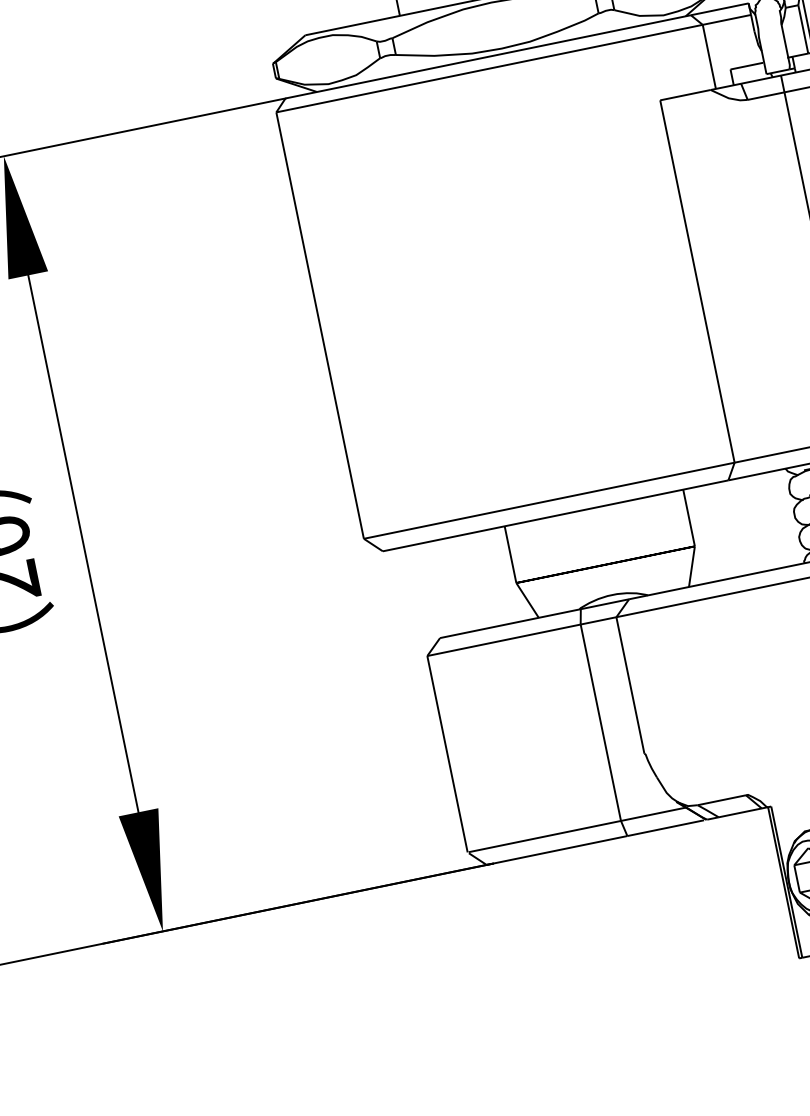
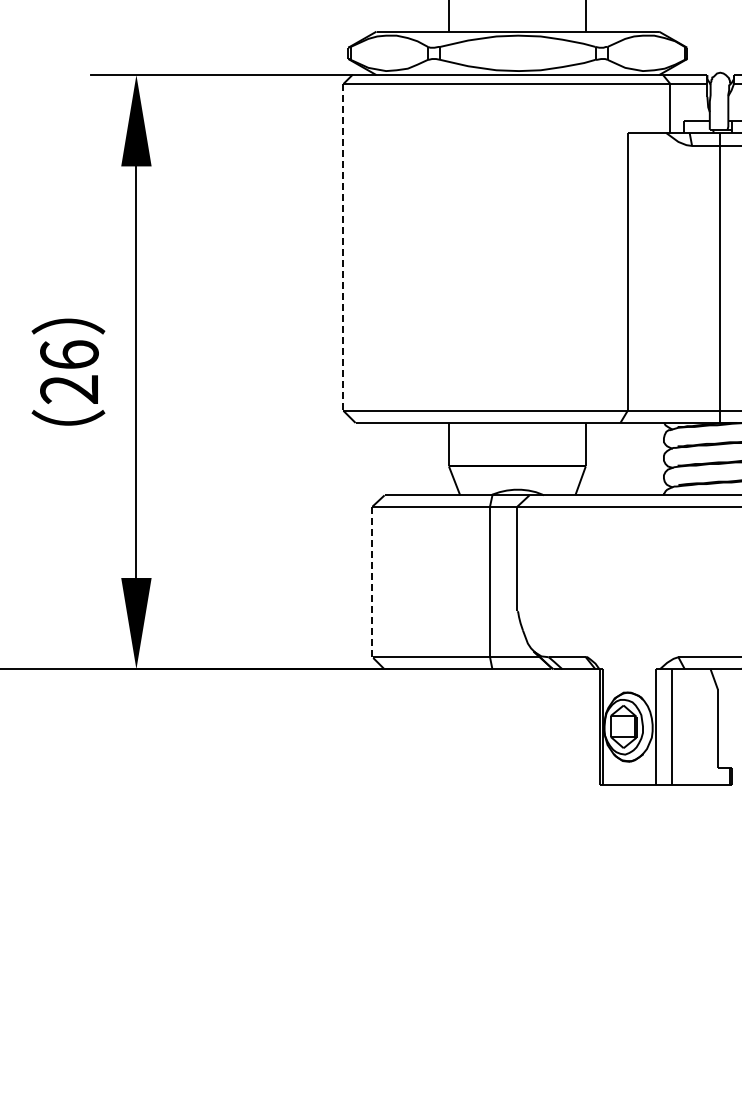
line: (320, 325) -> (343, 247), solid -> dashed
line: (447, 754) -> (372, 582), solid -> dashed

